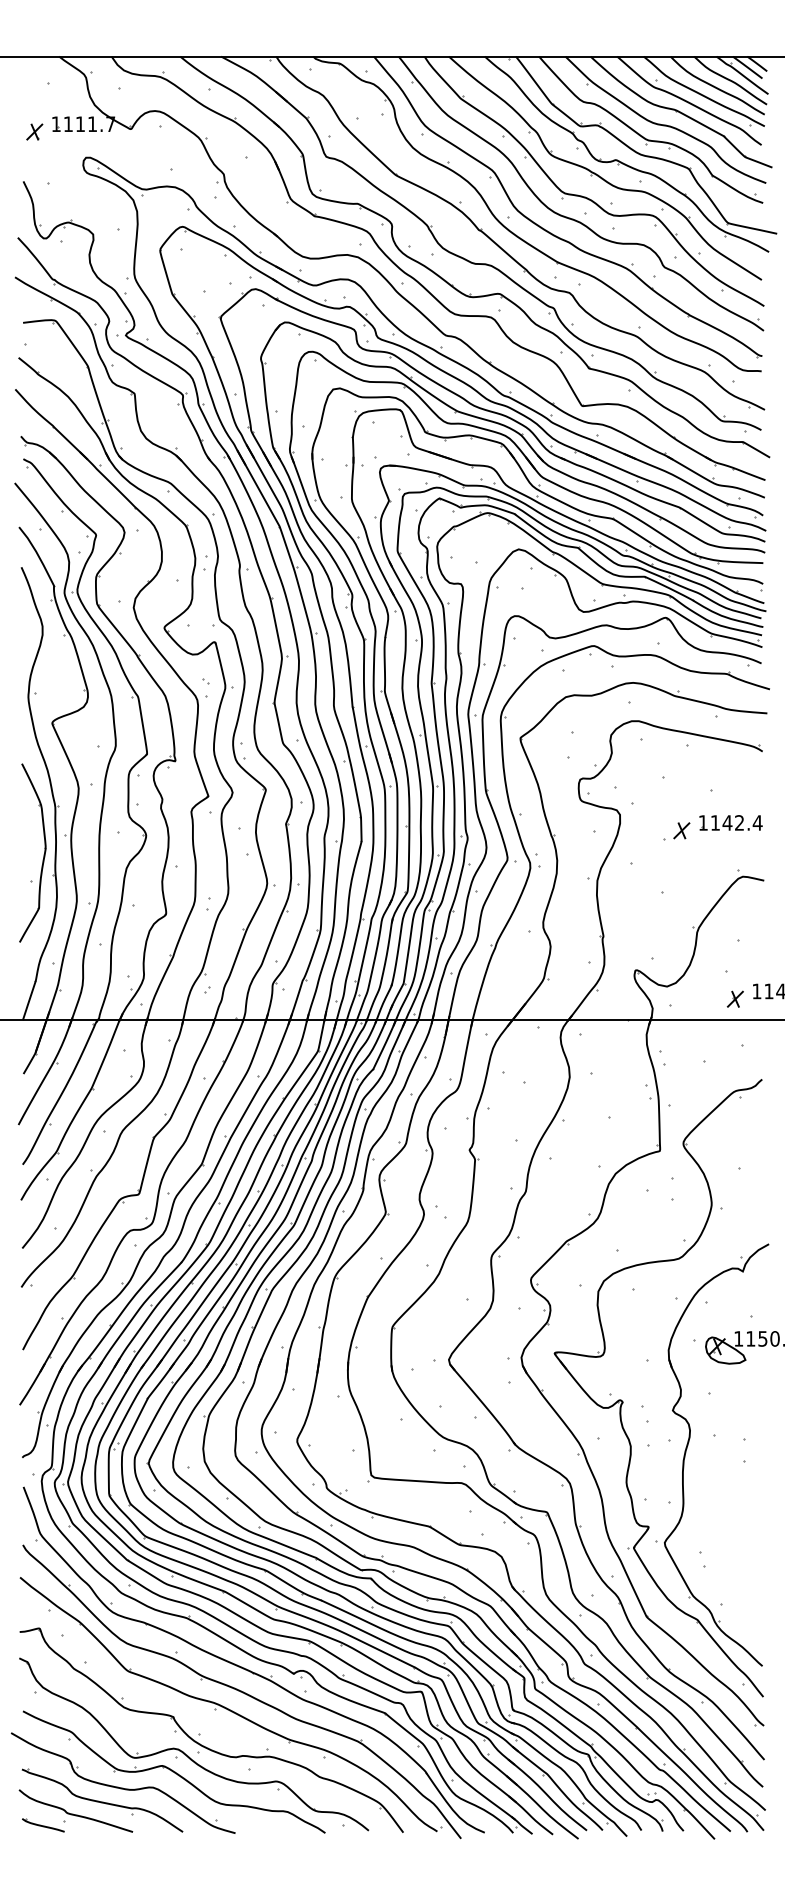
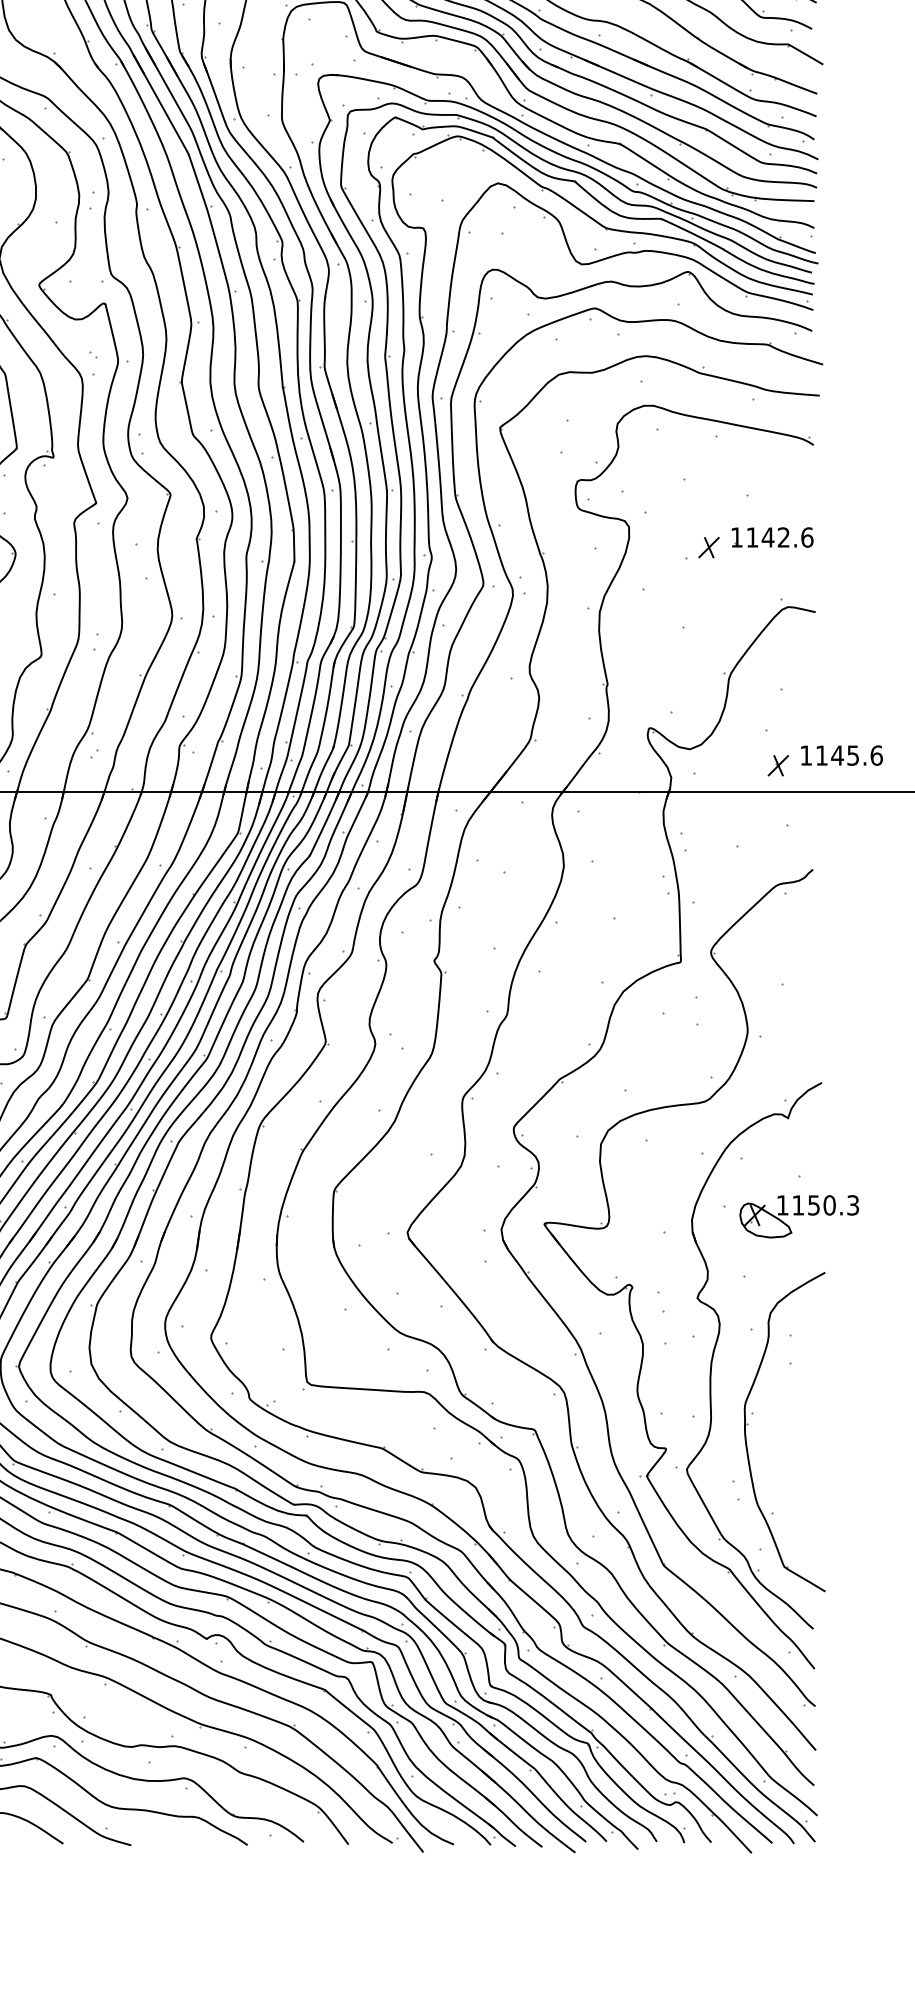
text: (757, 822) -> (806, 536), 1142.4 -> 1142.6
part: (716, 1499) -> (753, 1413), added

